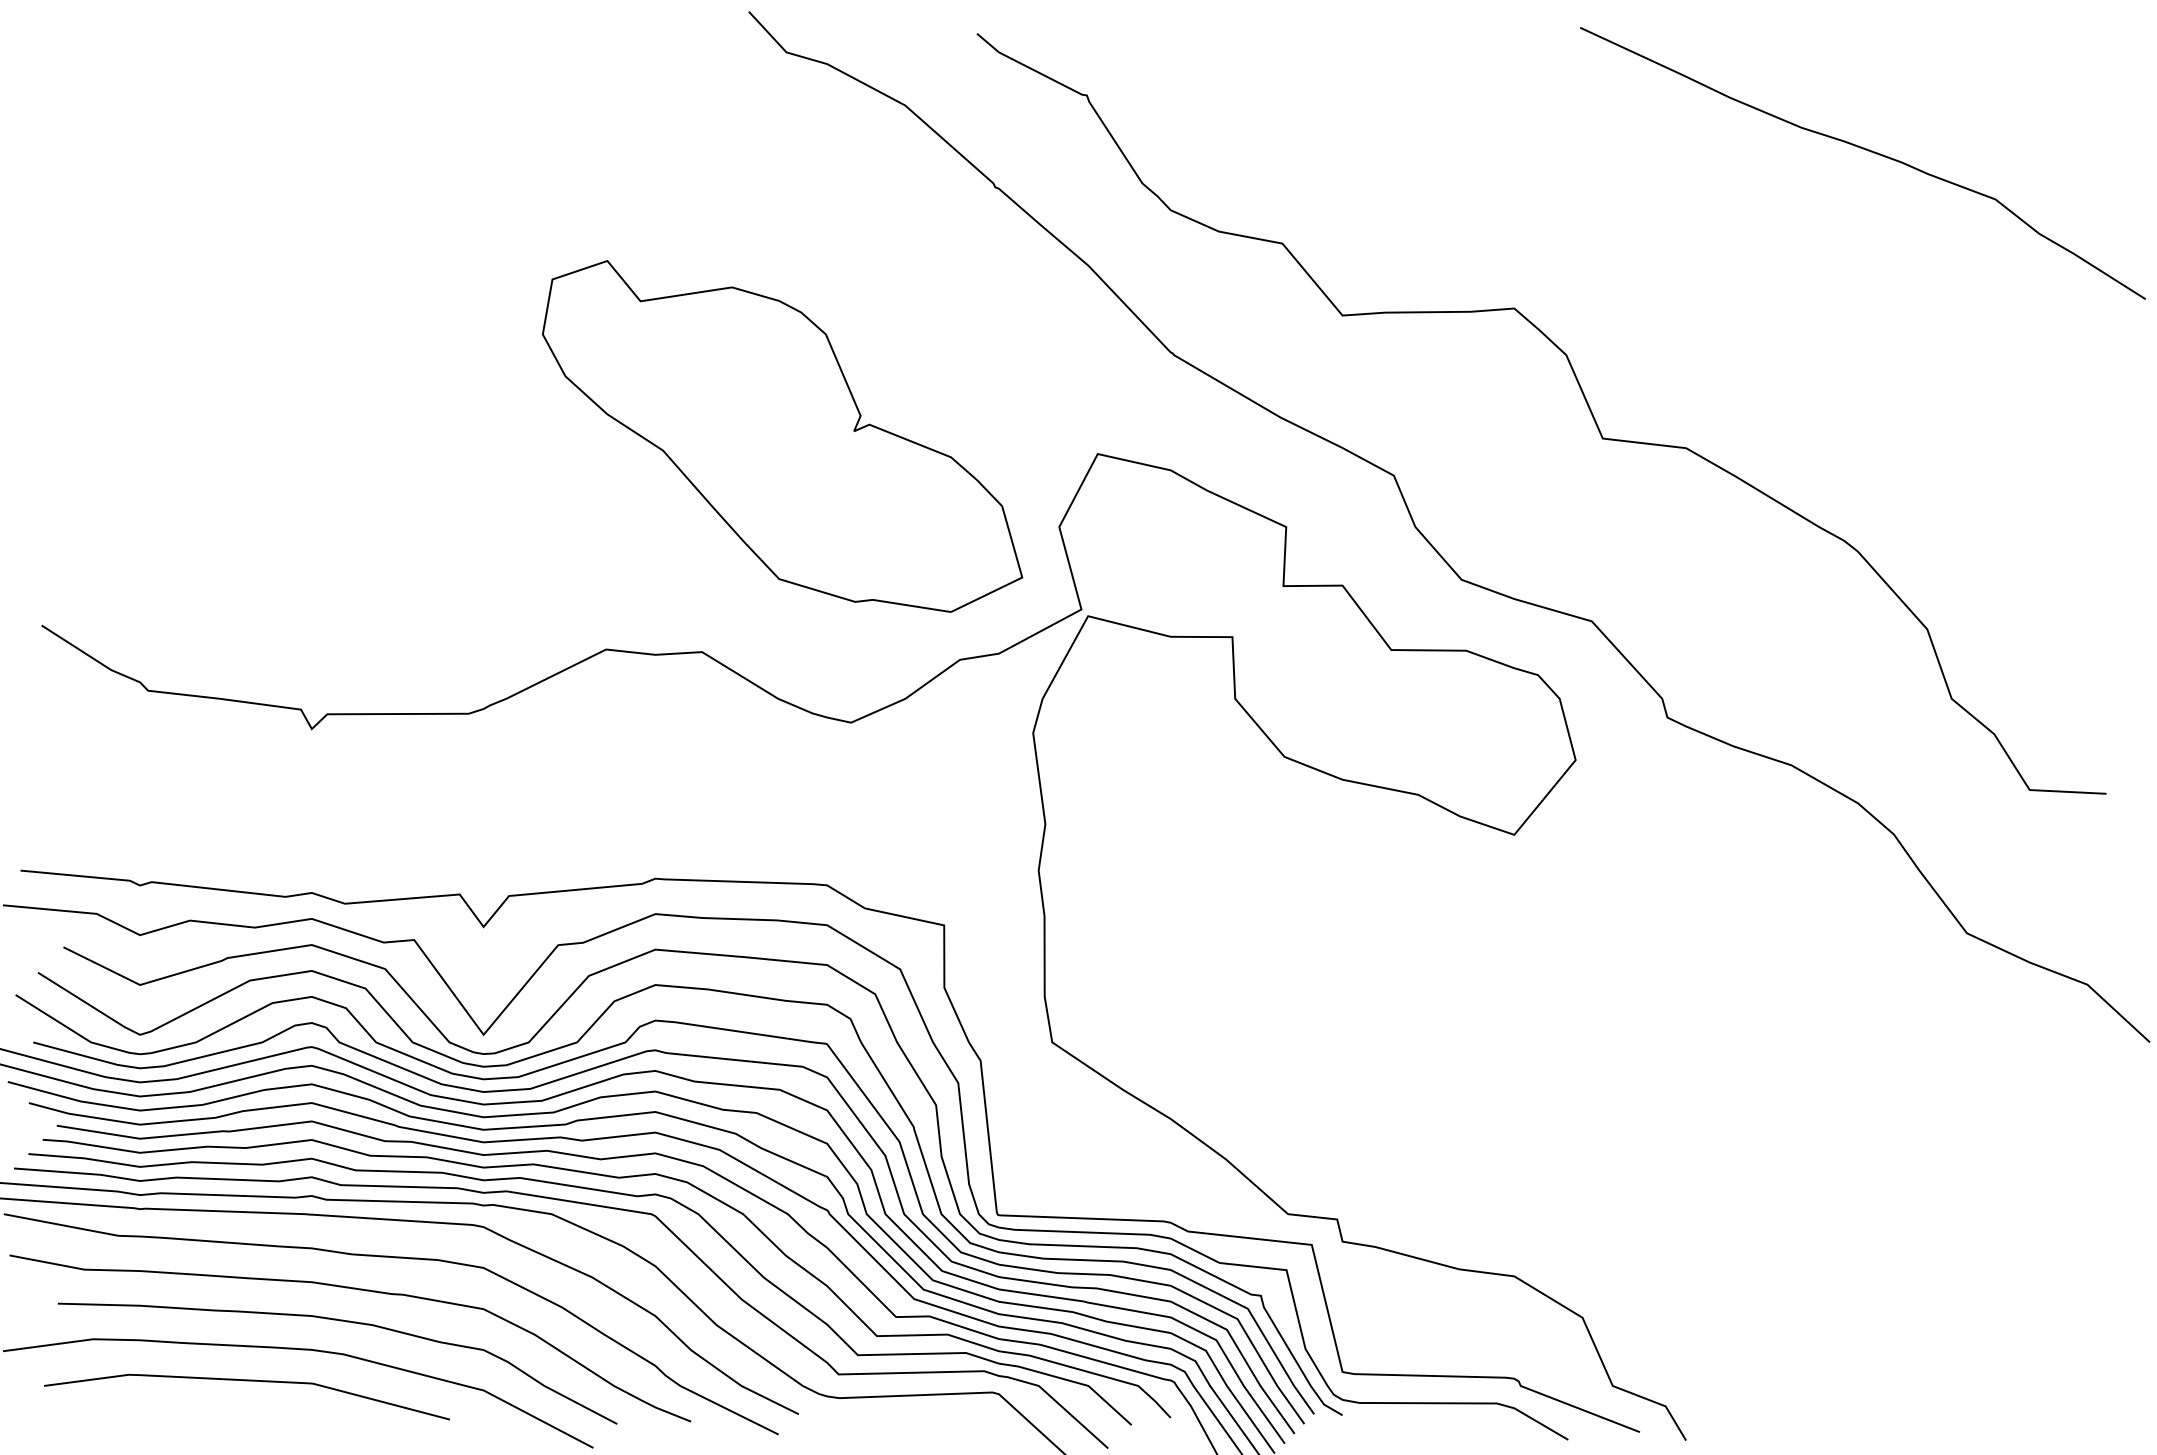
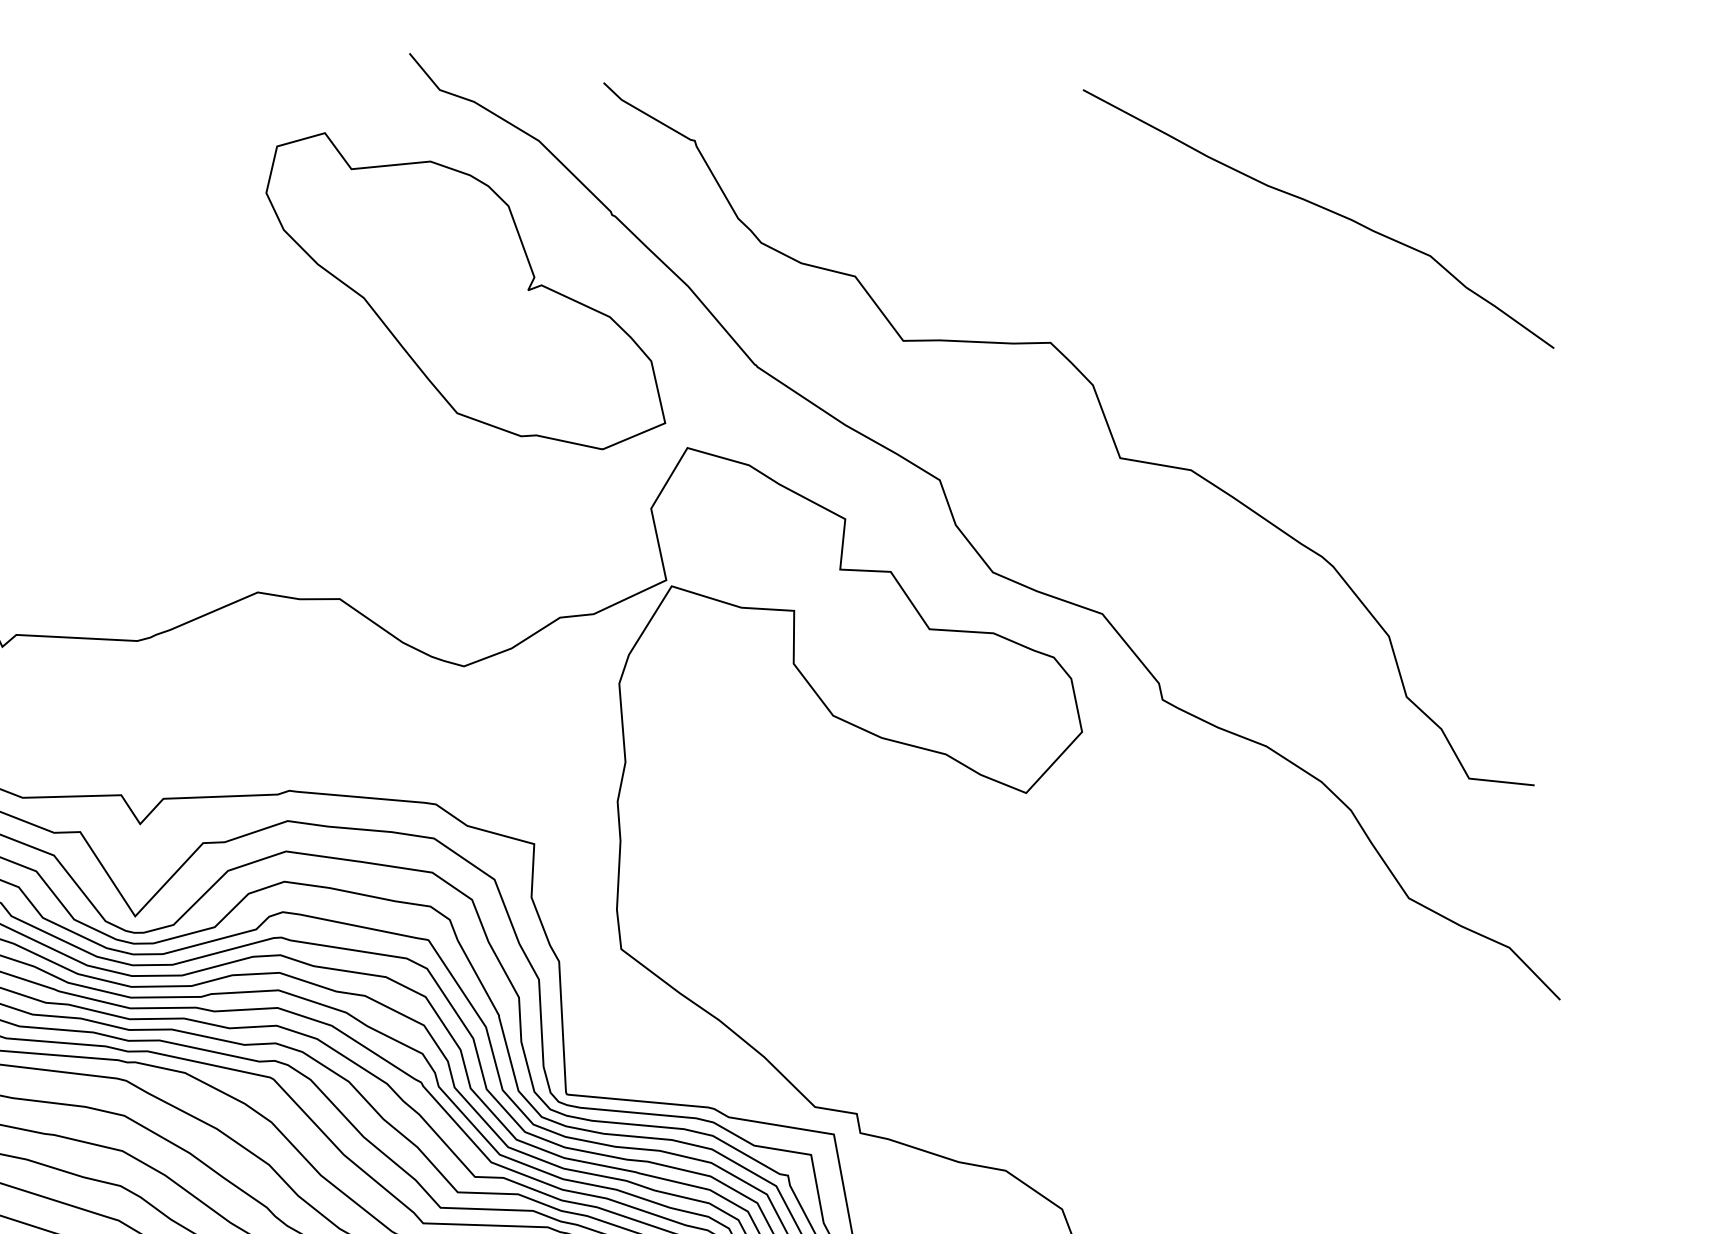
curve: (1865, 150) -> (1321, 208), moved
part: (782, 436) -> (466, 291), moved

